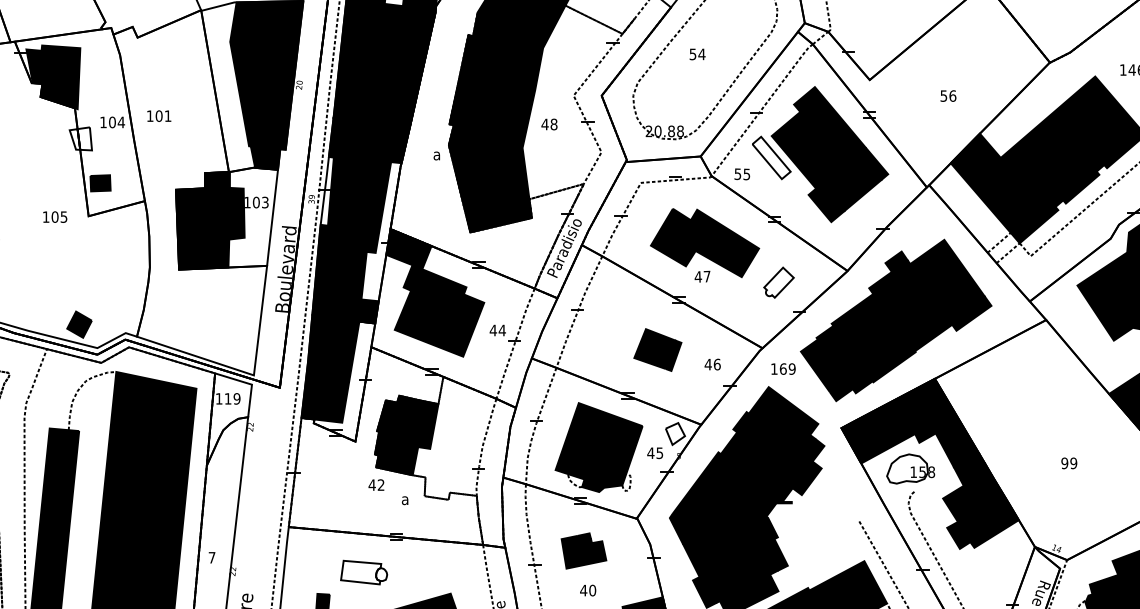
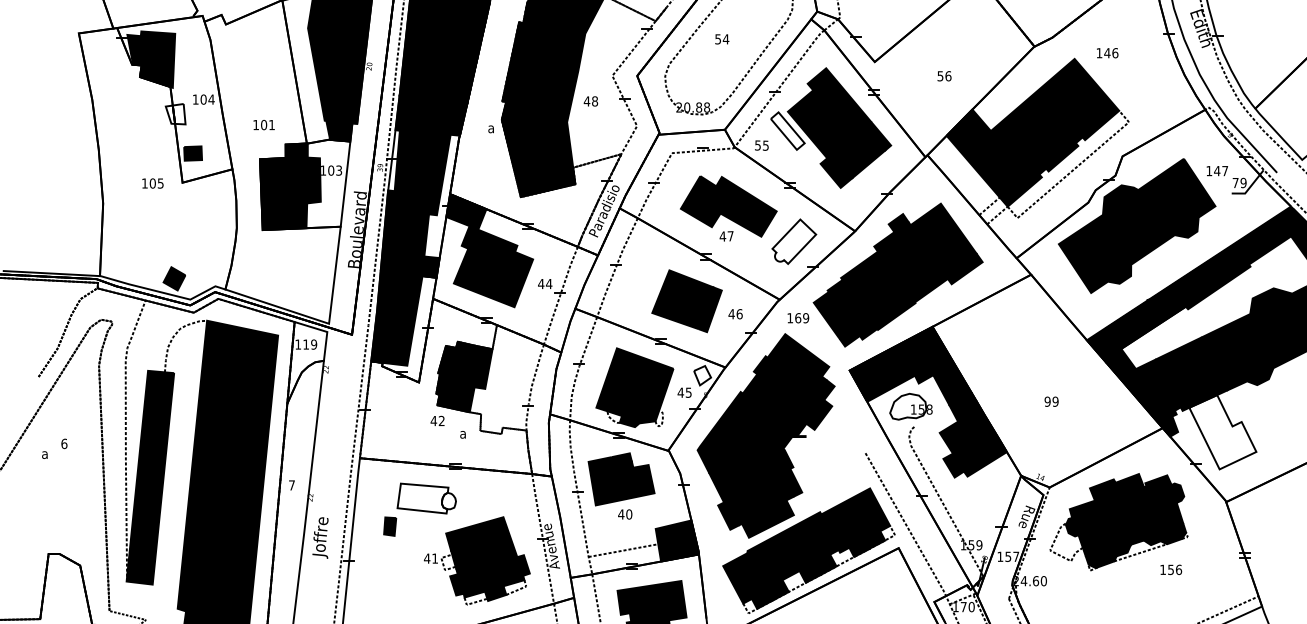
text: (158, 116) -> (263, 125), moved
part: (779, 282) -> (794, 241), size x1.67
part: (657, 350) -> (686, 301), size x1.67
part: (583, 551) -> (621, 479), size x1.67
part: (363, 572) -> (426, 498), size x1.43

